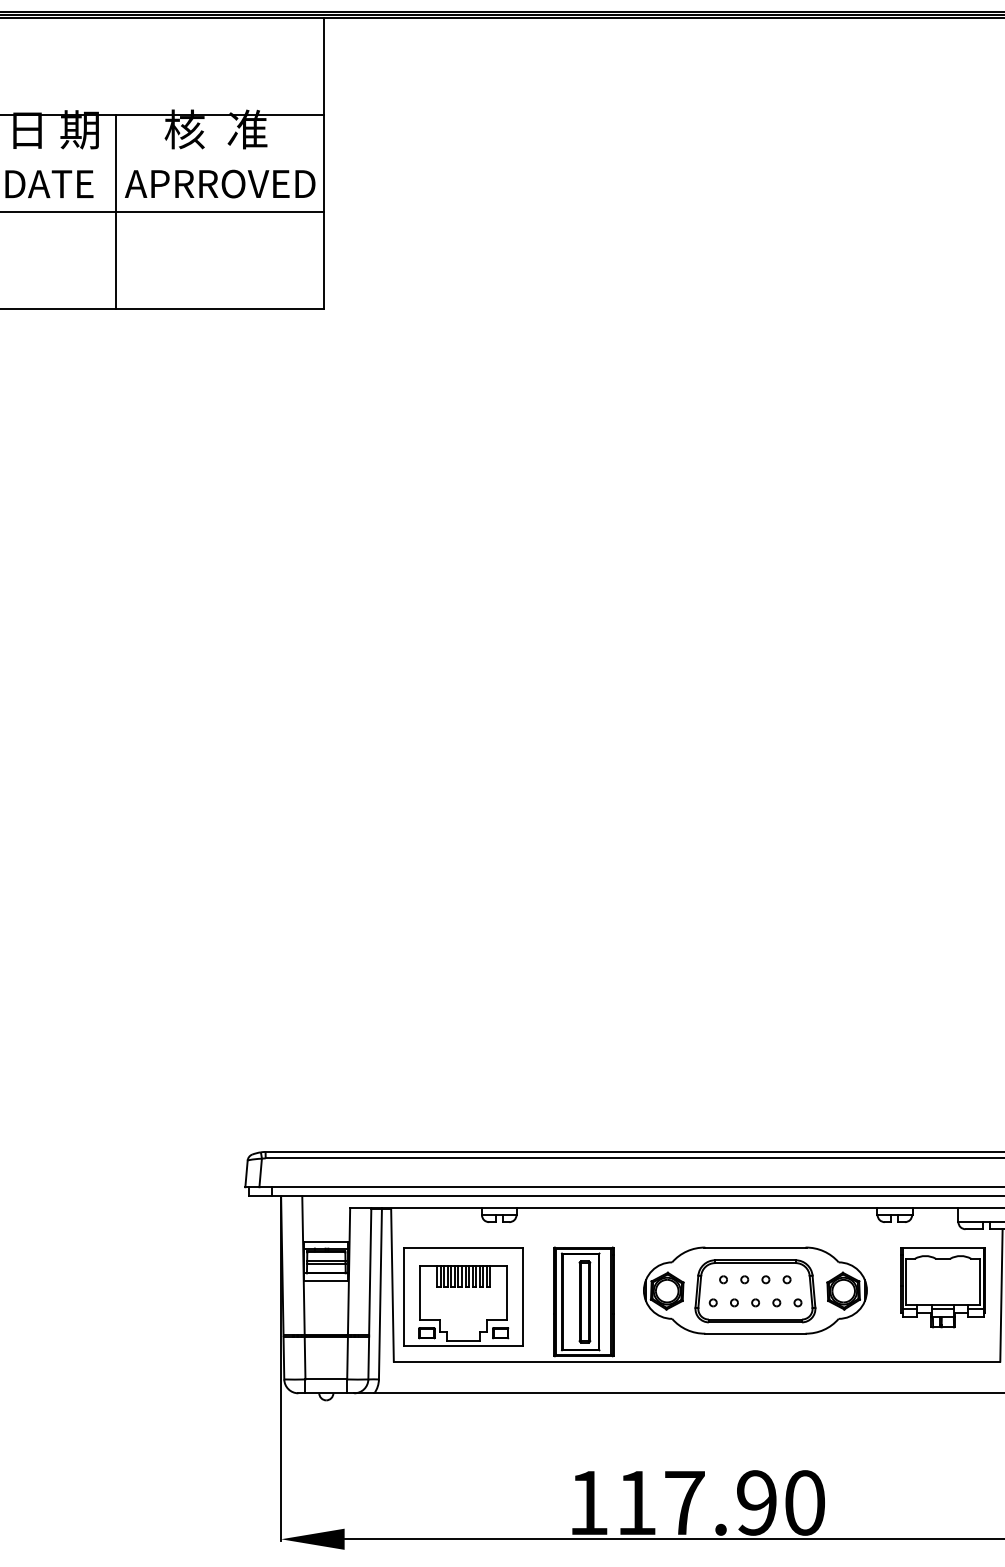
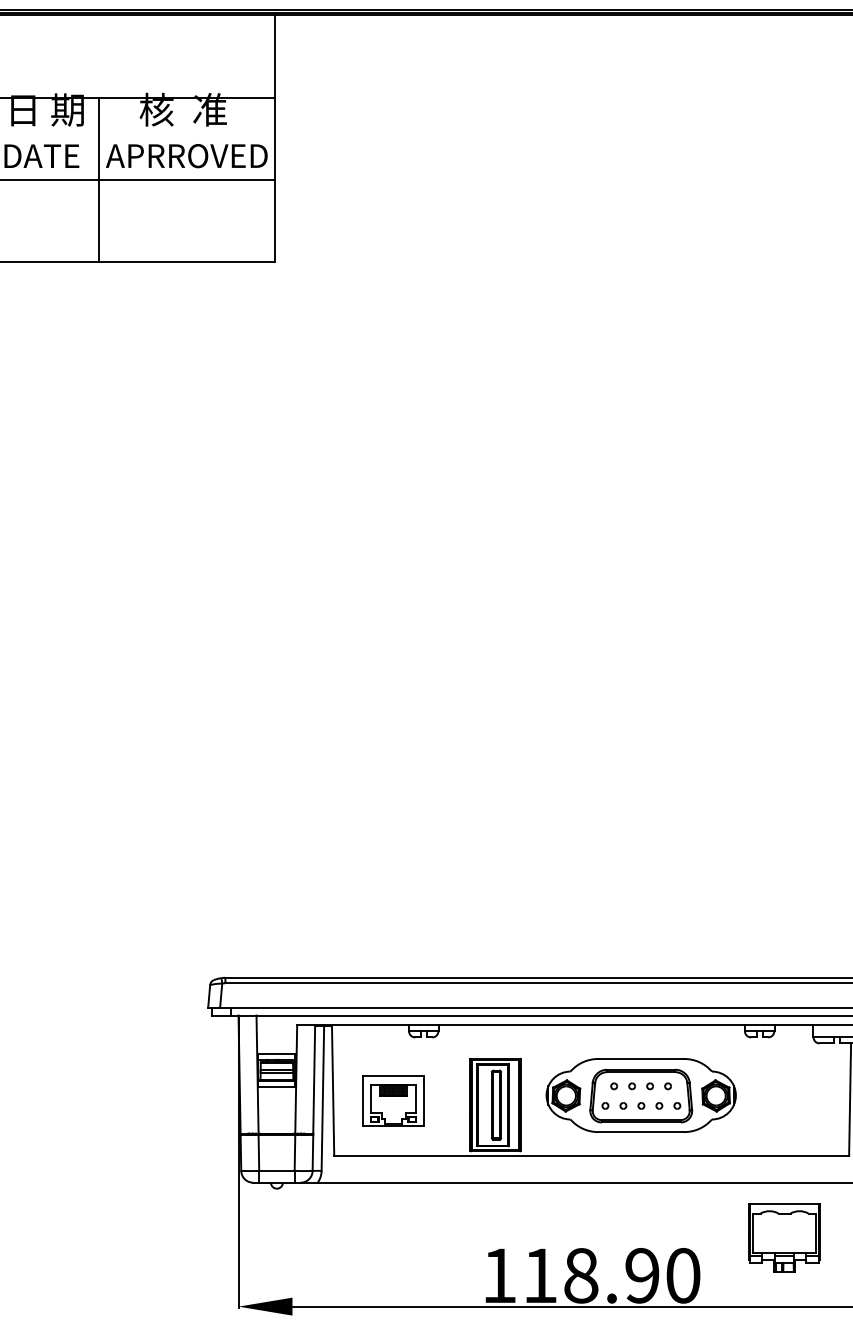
part: (943, 1287) -> (784, 1237), moved
part: (463, 1296) -> (393, 1100), size x0.6
text: (685, 1502) -> (581, 1275), 117.90 -> 118.90

